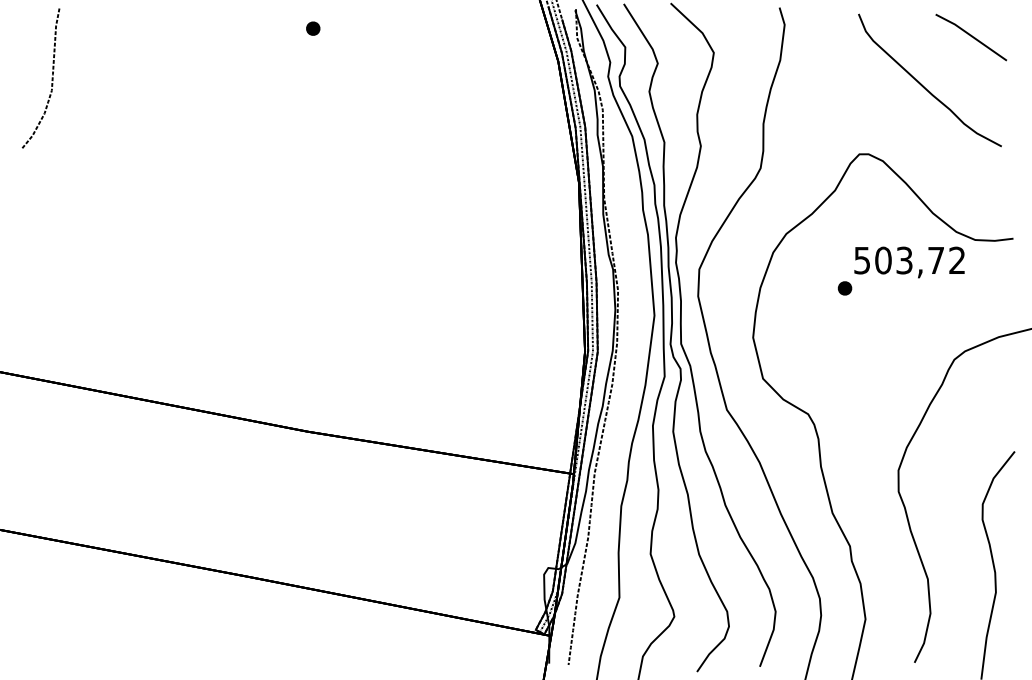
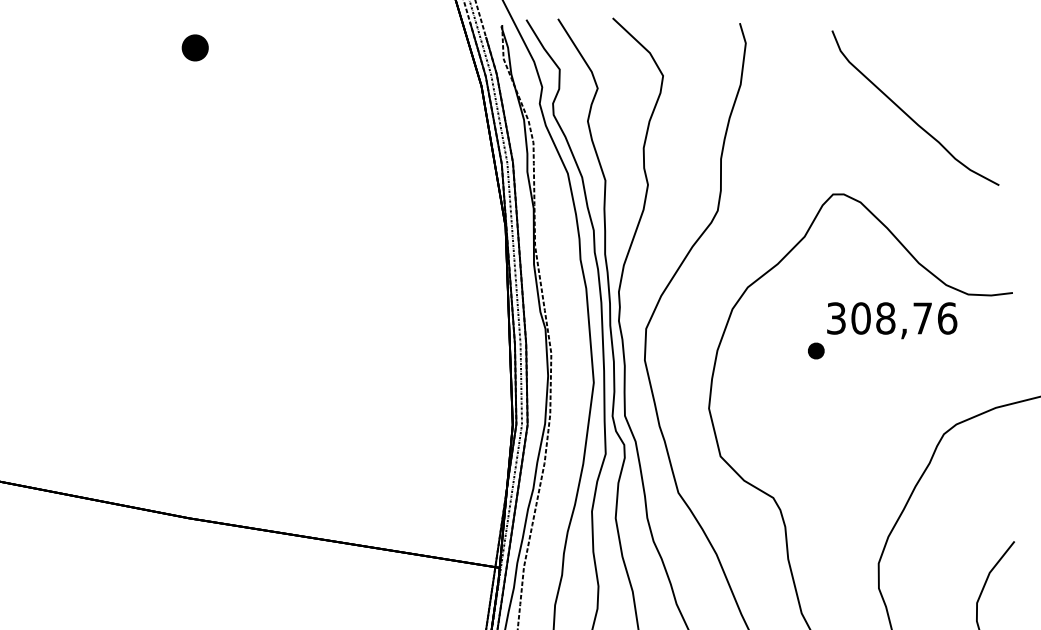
part: (313, 28) -> (195, 47), size x1.6
line: (970, 36) -> (962, 56), removed
text: (910, 260) -> (892, 318), 503,72 -> 308,76

